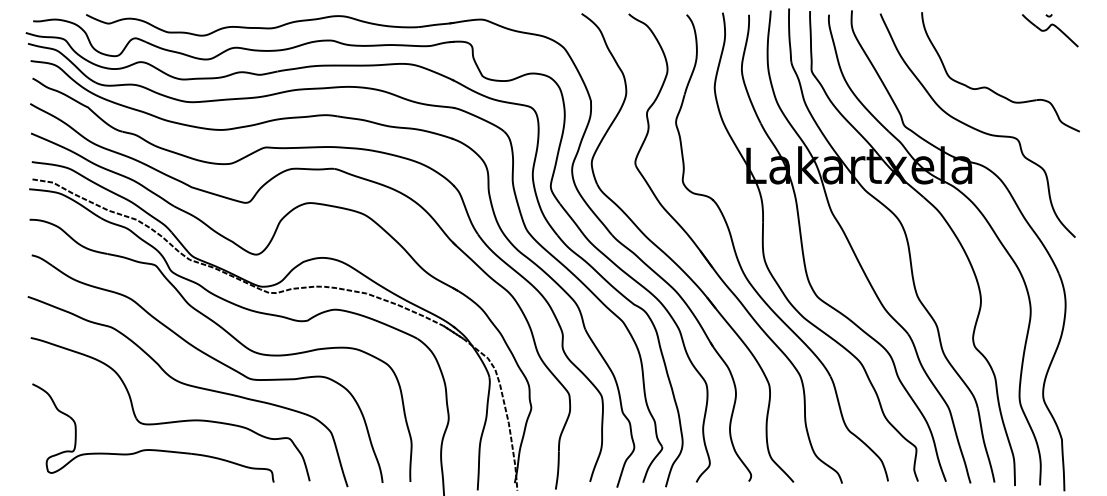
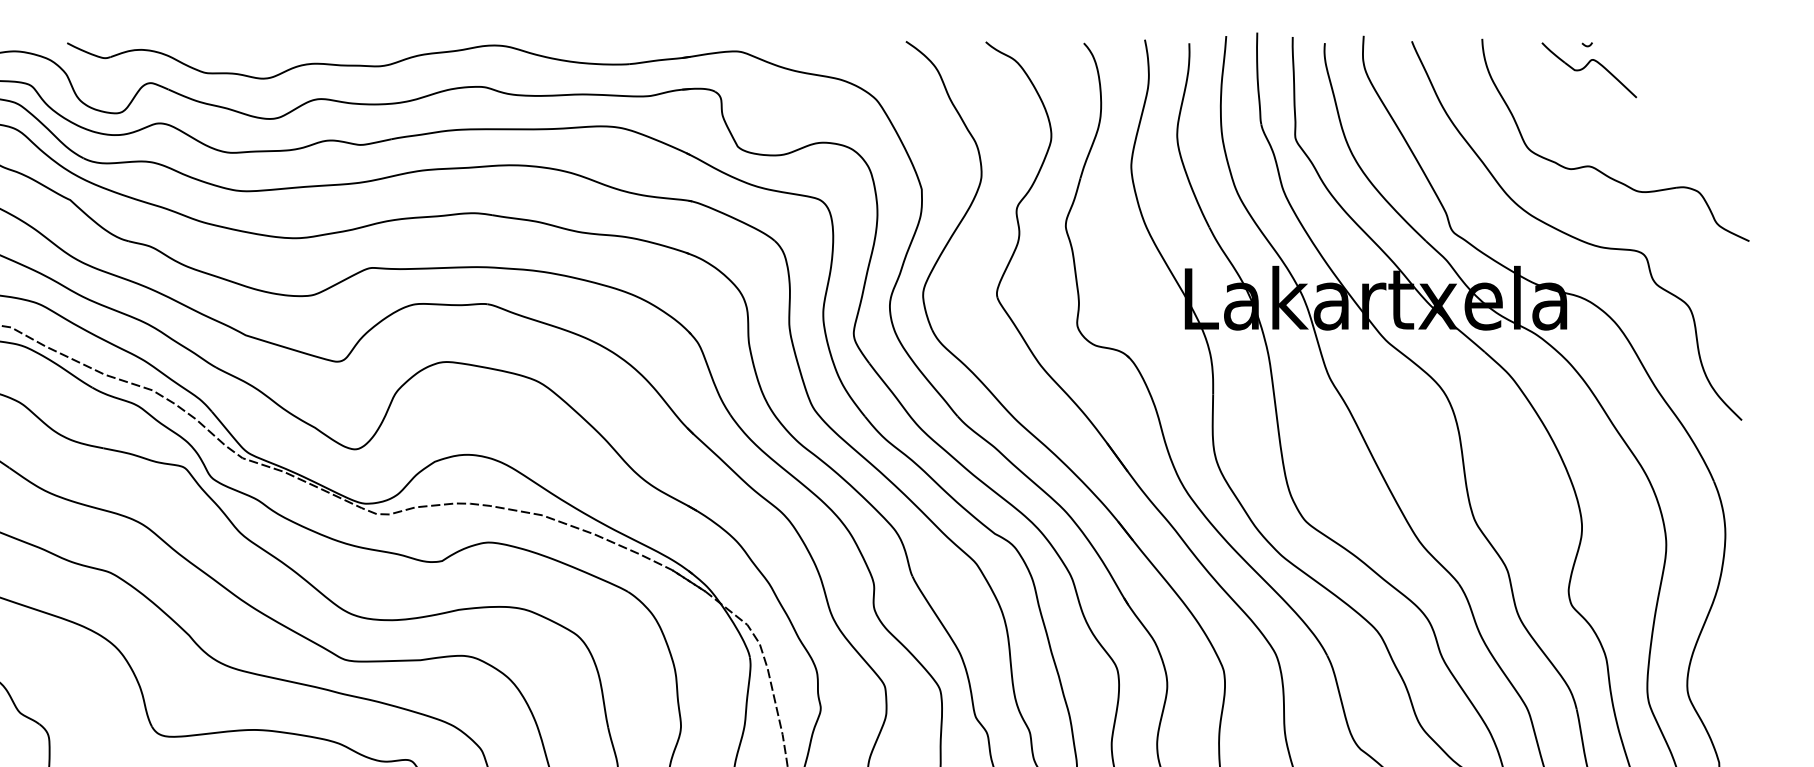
part: (1050, 30) -> (1589, 69), moved

